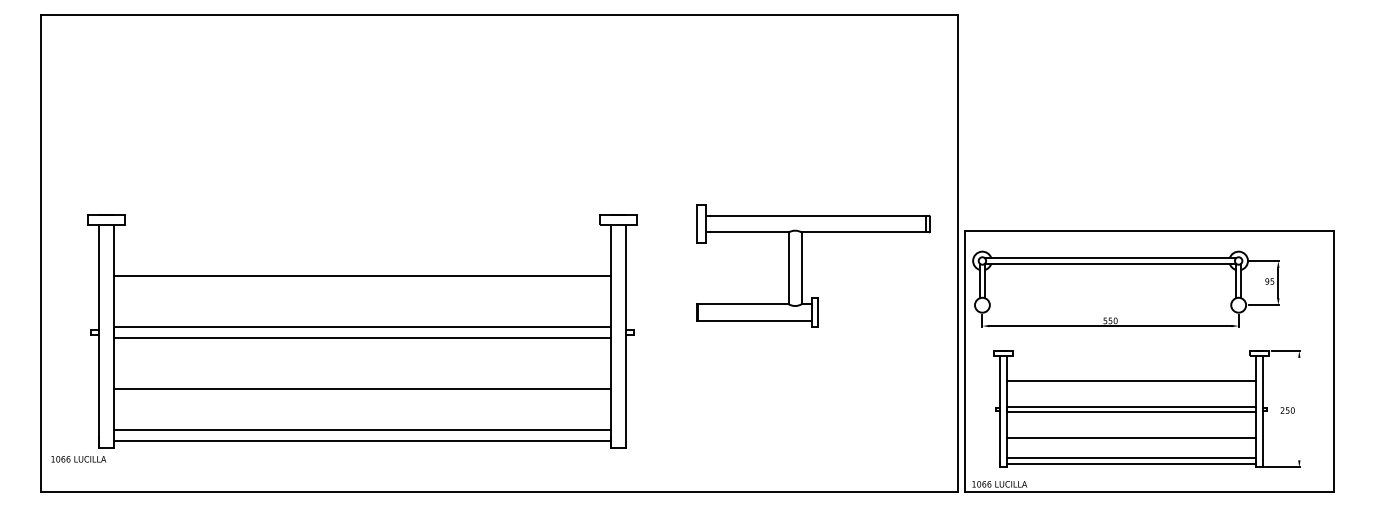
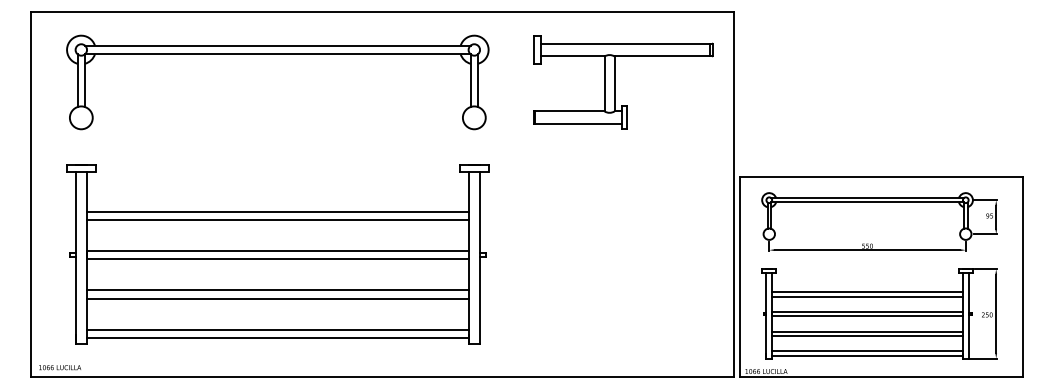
part: (362, 71) -> (277, 54), added
part: (802, 265) -> (615, 81), moved
line: (362, 286) -> (277, 219), added
part: (1125, 288) -> (879, 221), moved
line: (362, 378) -> (277, 290), added
line: (1131, 386) -> (867, 296), added
line: (1299, 408) -> (996, 313), added
line: (1131, 432) -> (867, 331), added
text: (78, 459) -> (59, 367), moved

